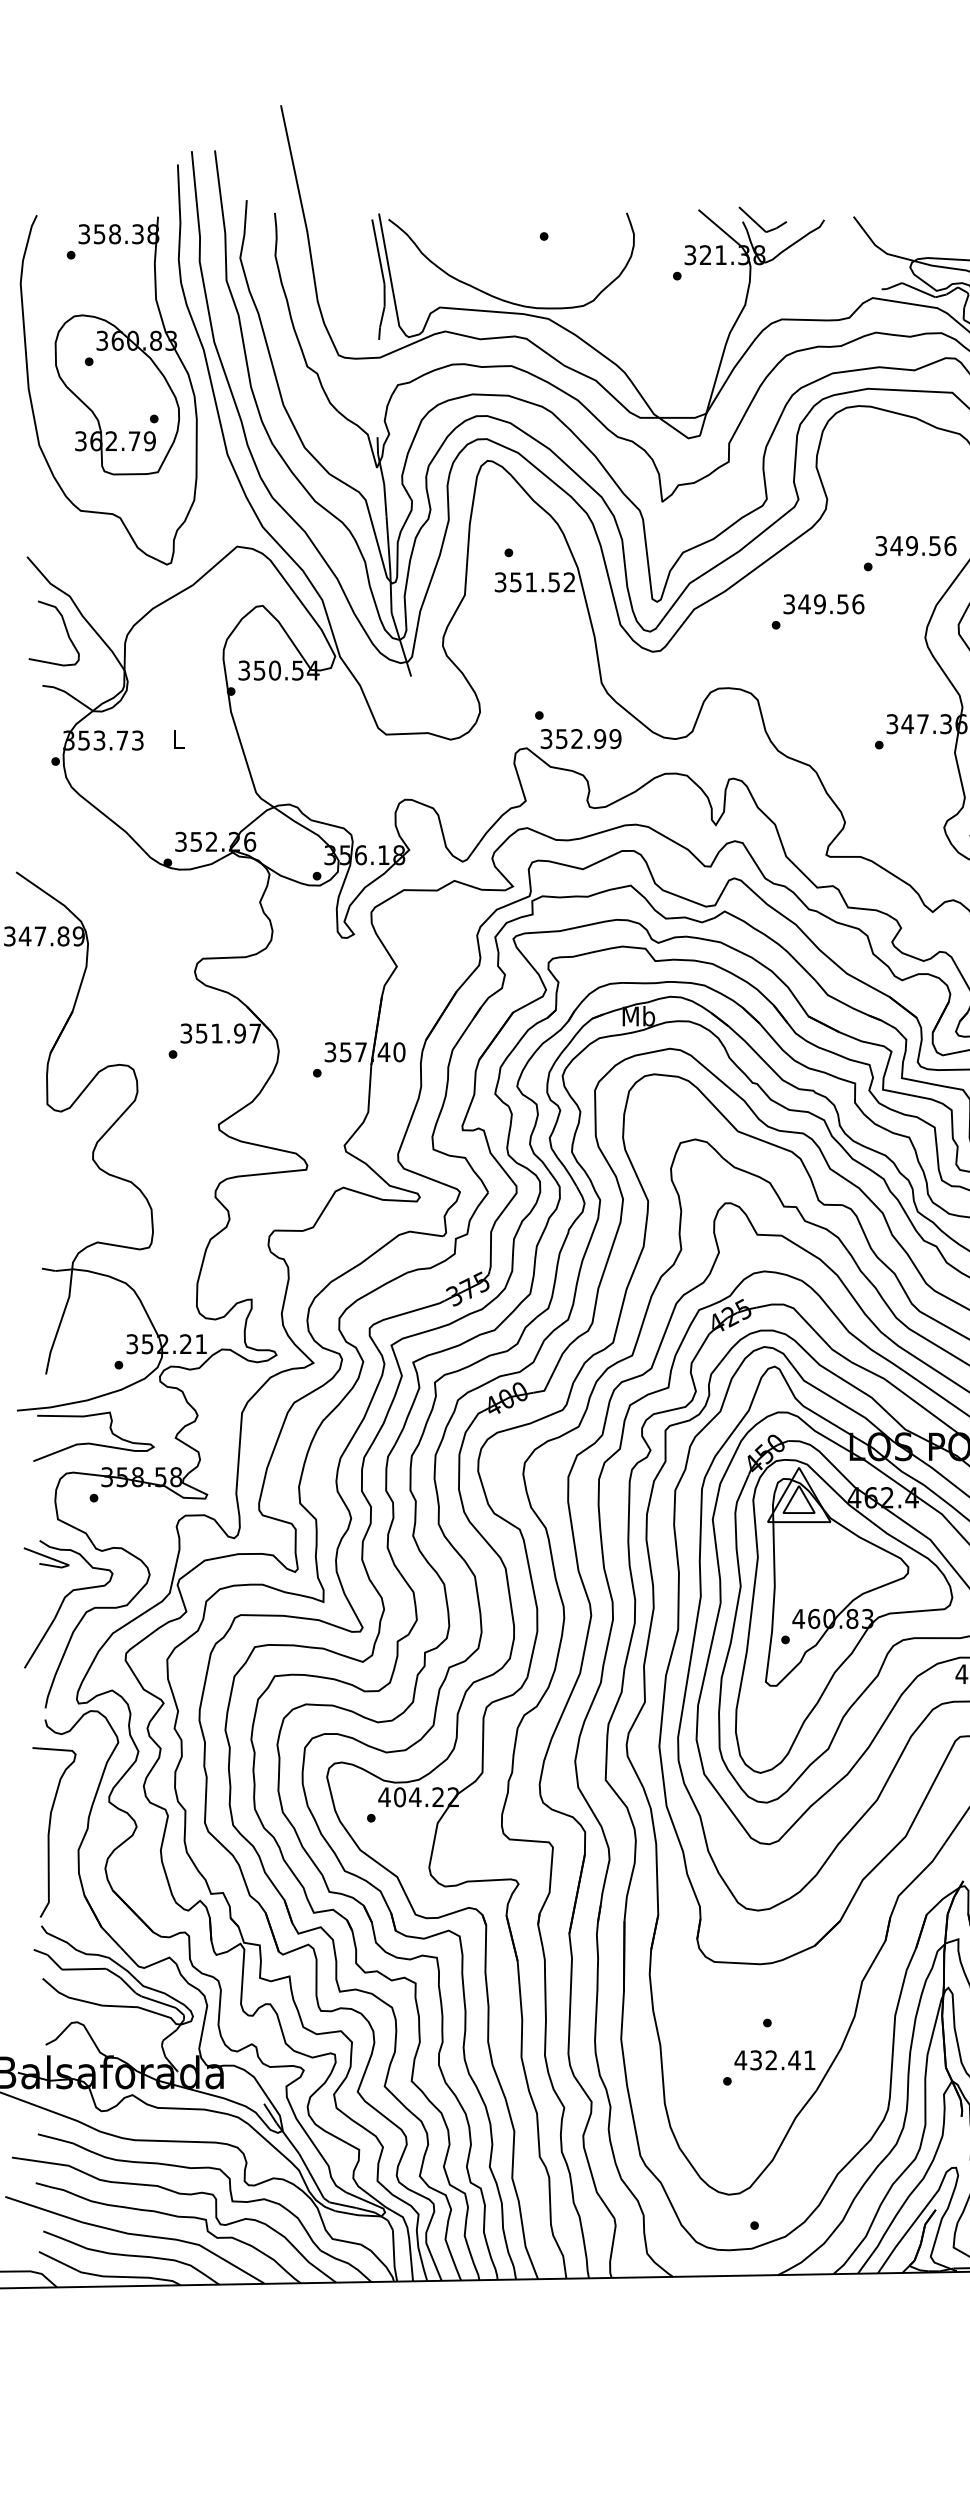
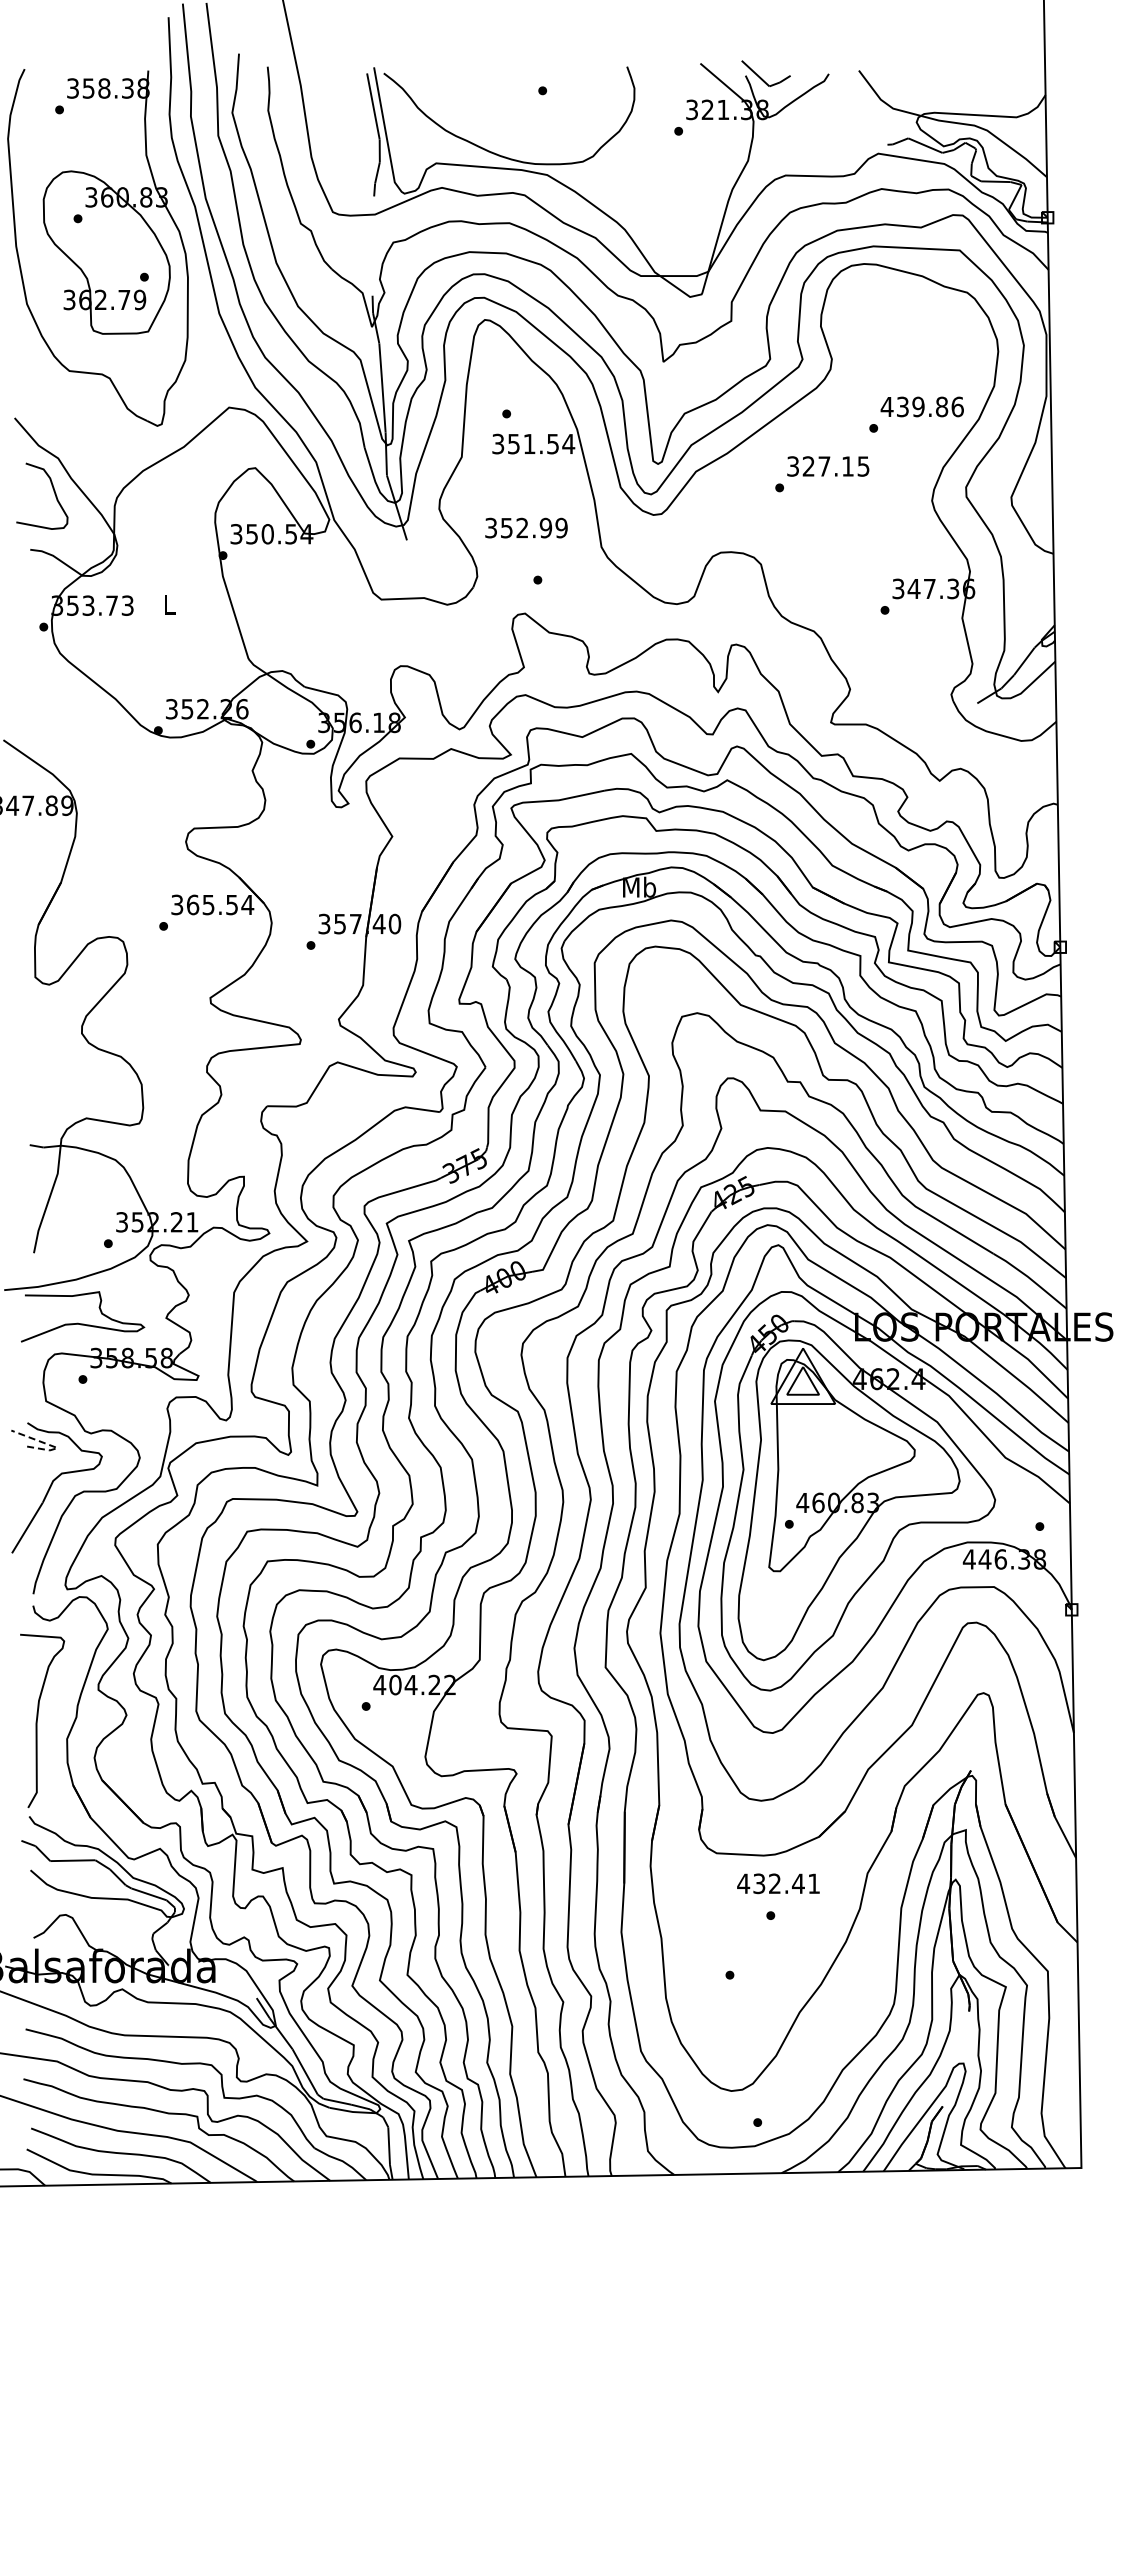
text: (908, 545) -> (914, 406), 349.56 -> 439.86
text: (569, 581) -> (568, 443), 351.52 -> 351.54
text: (830, 604) -> (835, 466), 349.56 -> 327.15
text: (581, 738) -> (526, 527), moved
text: (228, 1033) -> (220, 904), 351.97 -> 365.54
line: (62, 1562) -> (50, 1445), solid -> dashed
text: (774, 2060) -> (778, 1883), moved

